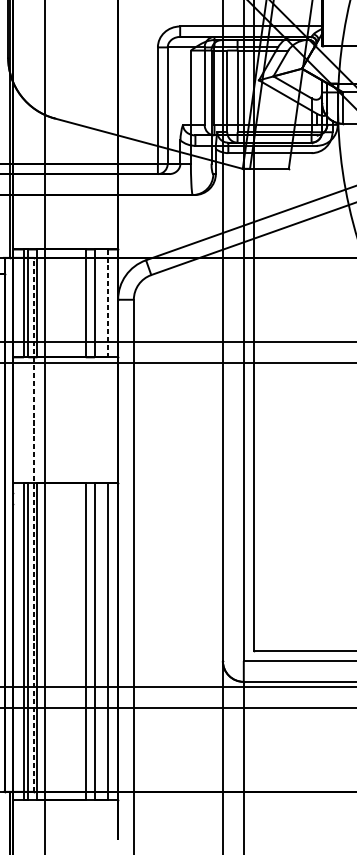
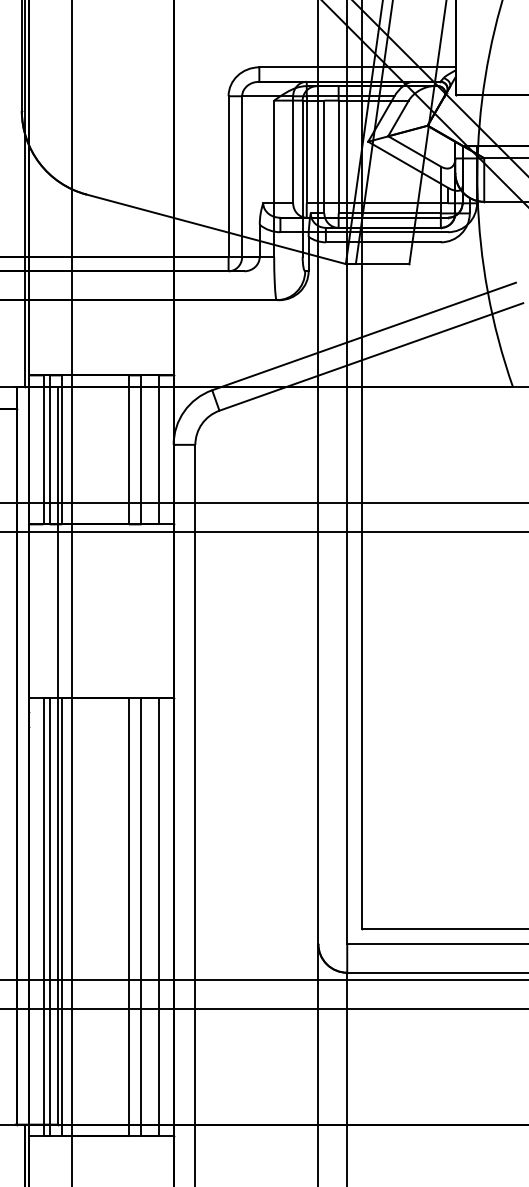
line: (107, 303) -> (159, 450), dashed -> solid
line: (34, 524) -> (57, 755), dashed -> solid

